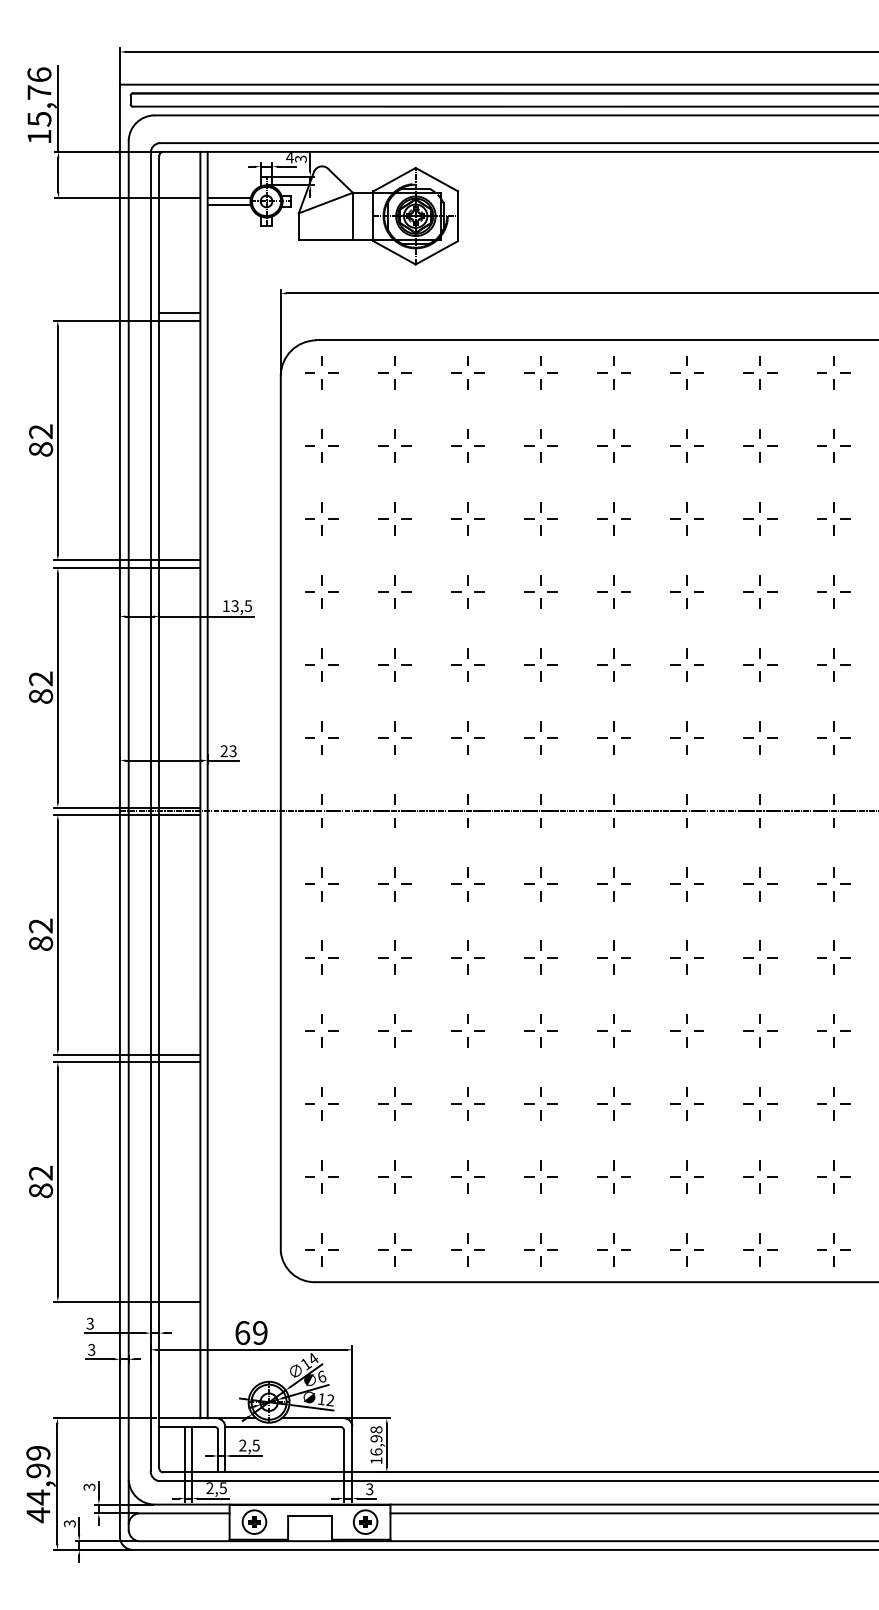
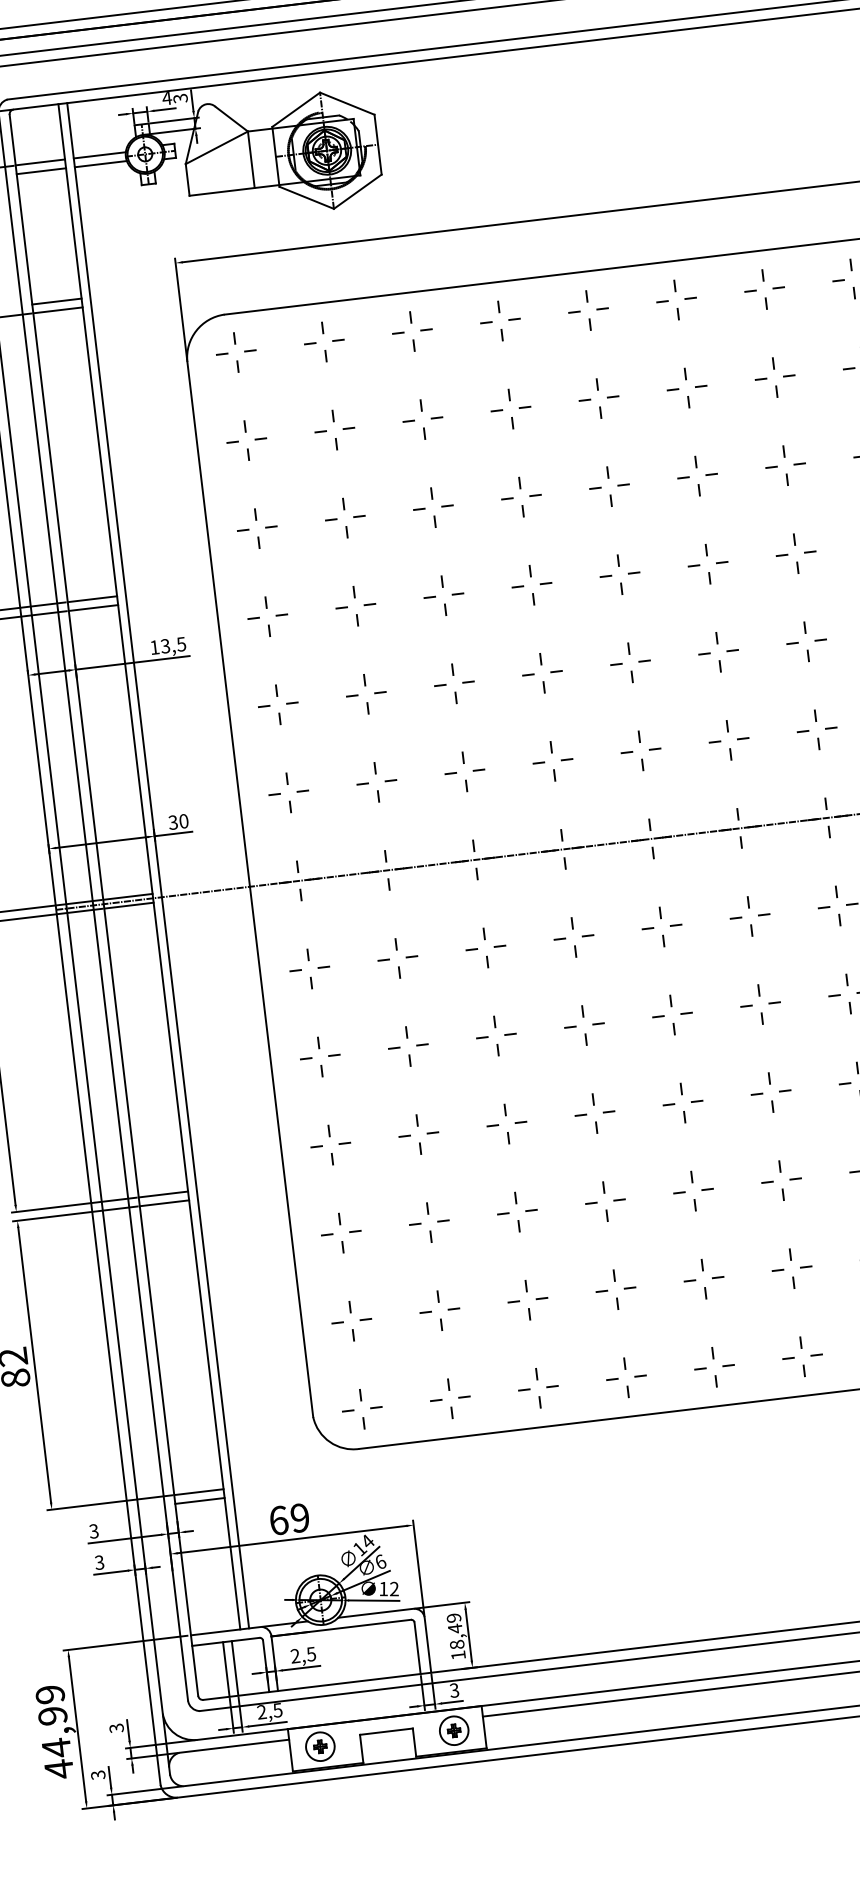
line: (179, 205) -> (40, 171), added
text: (228, 751) -> (178, 822), 23 -> 30
line: (179, 1309) -> (199, 1501), added
text: (376, 1440) -> (455, 1630), 16,98 -> 18,49

